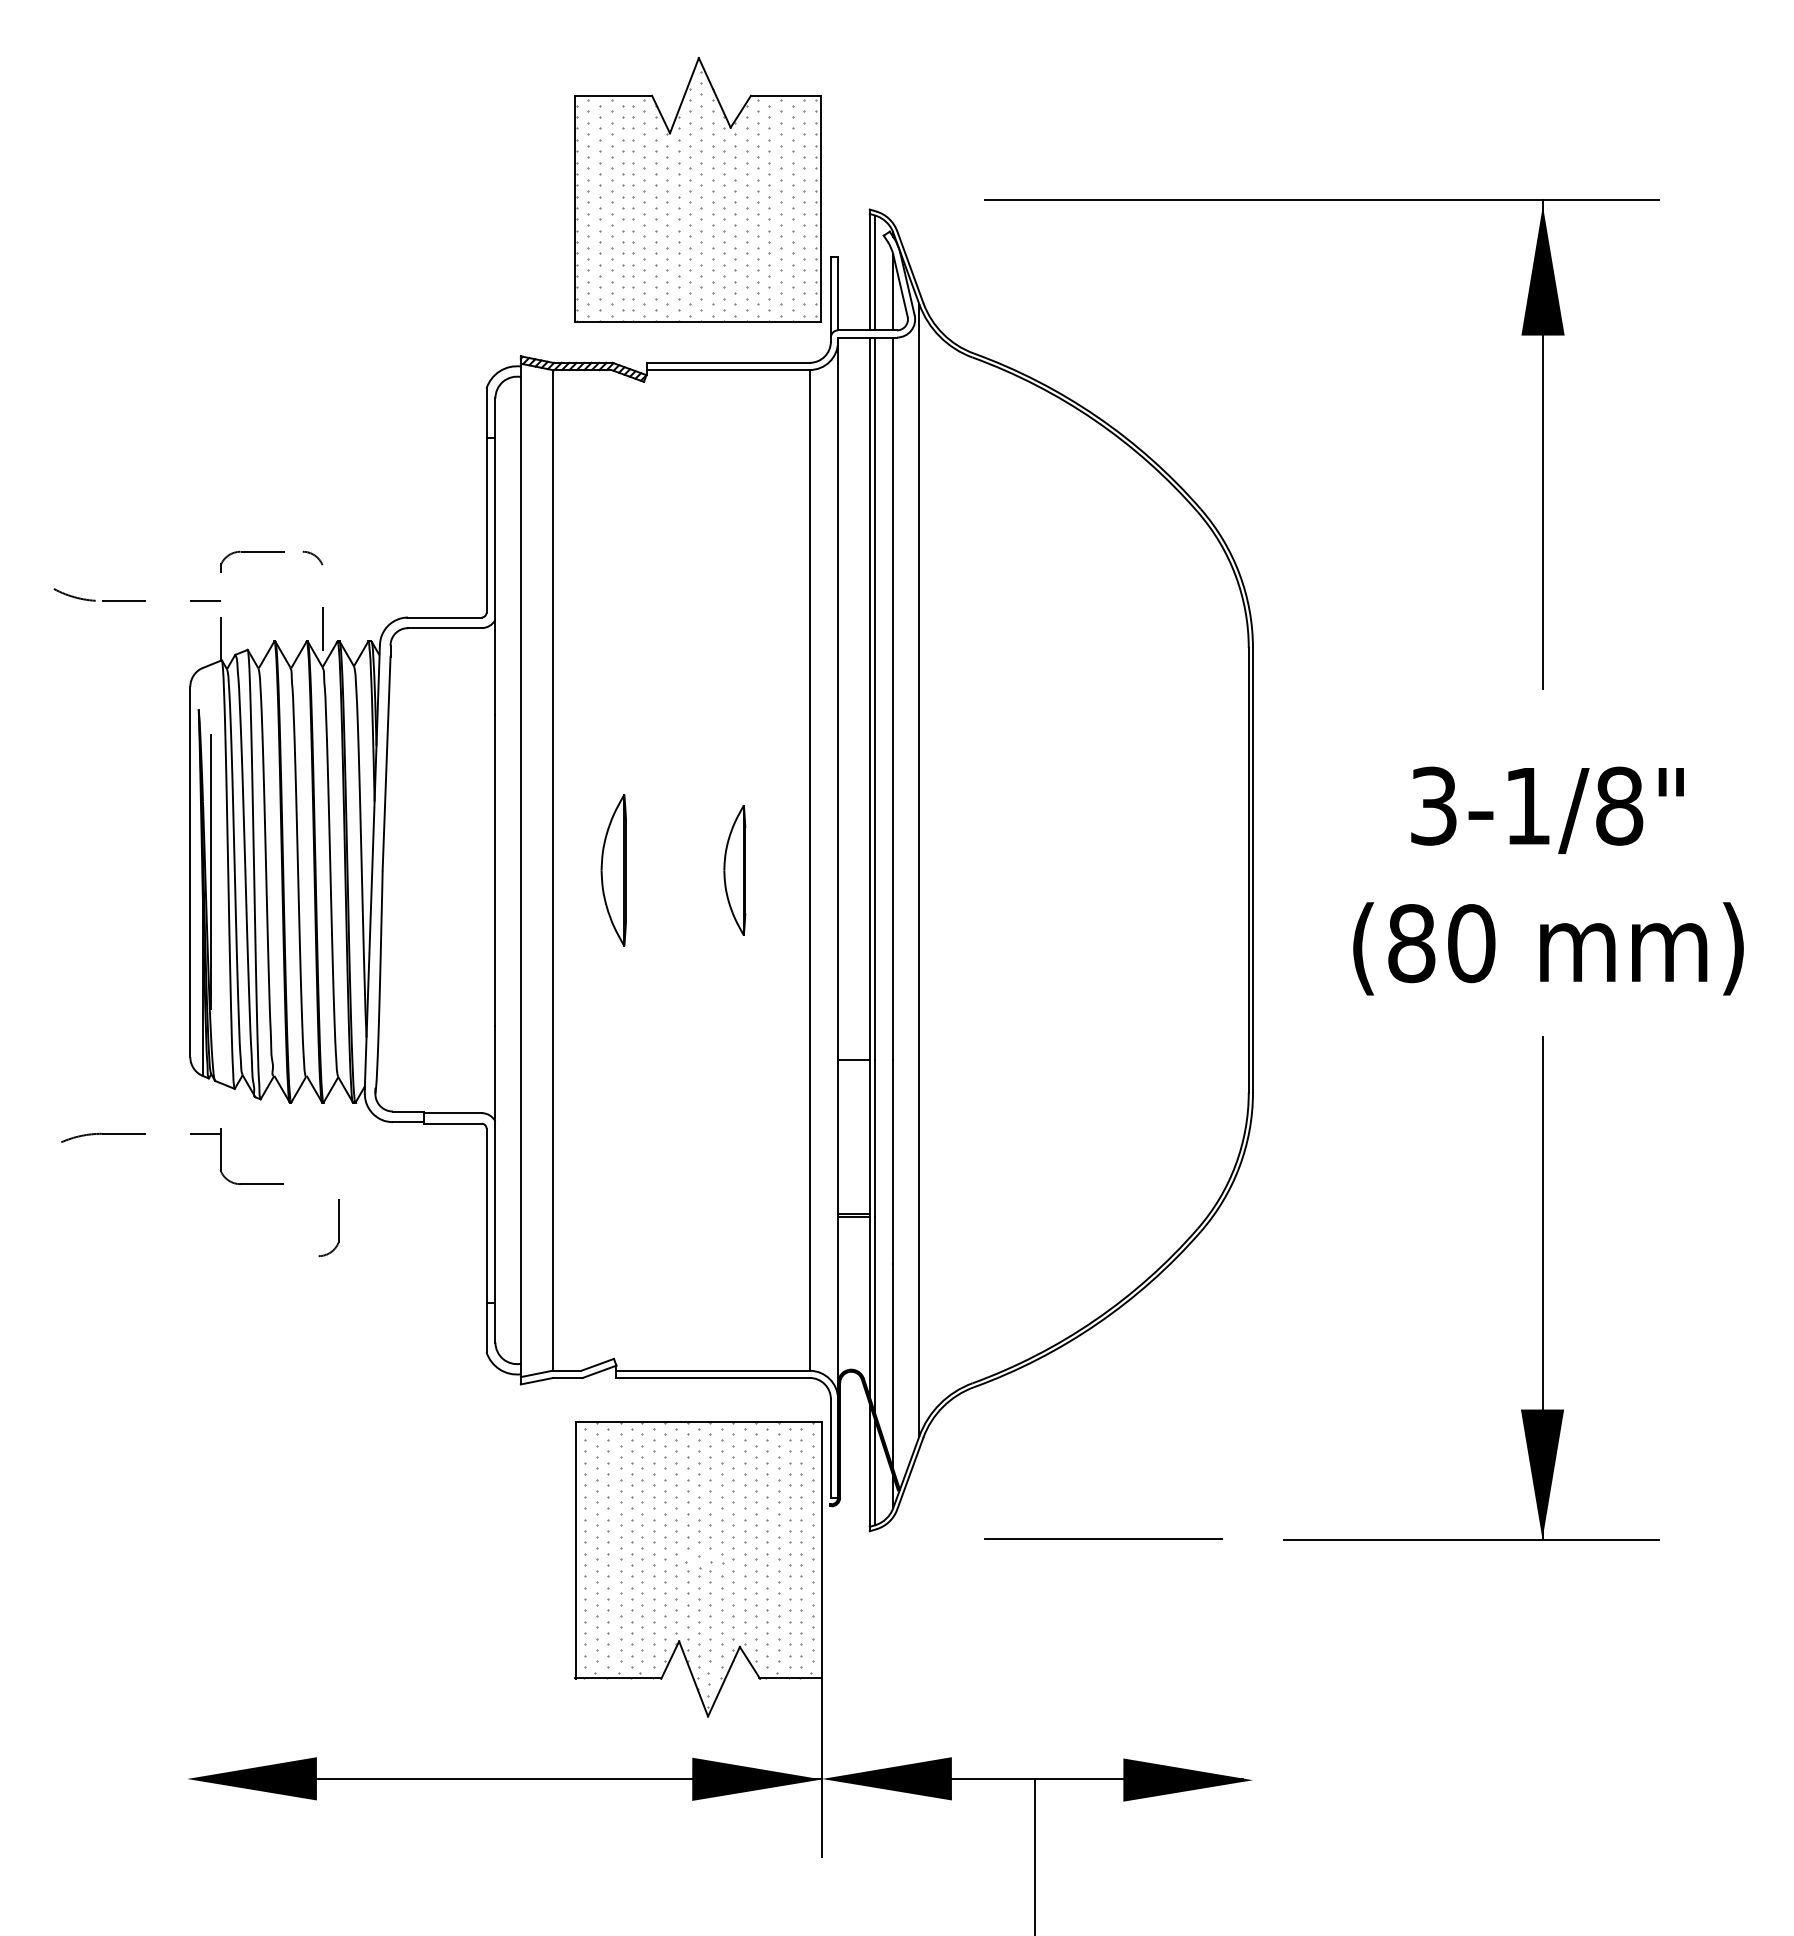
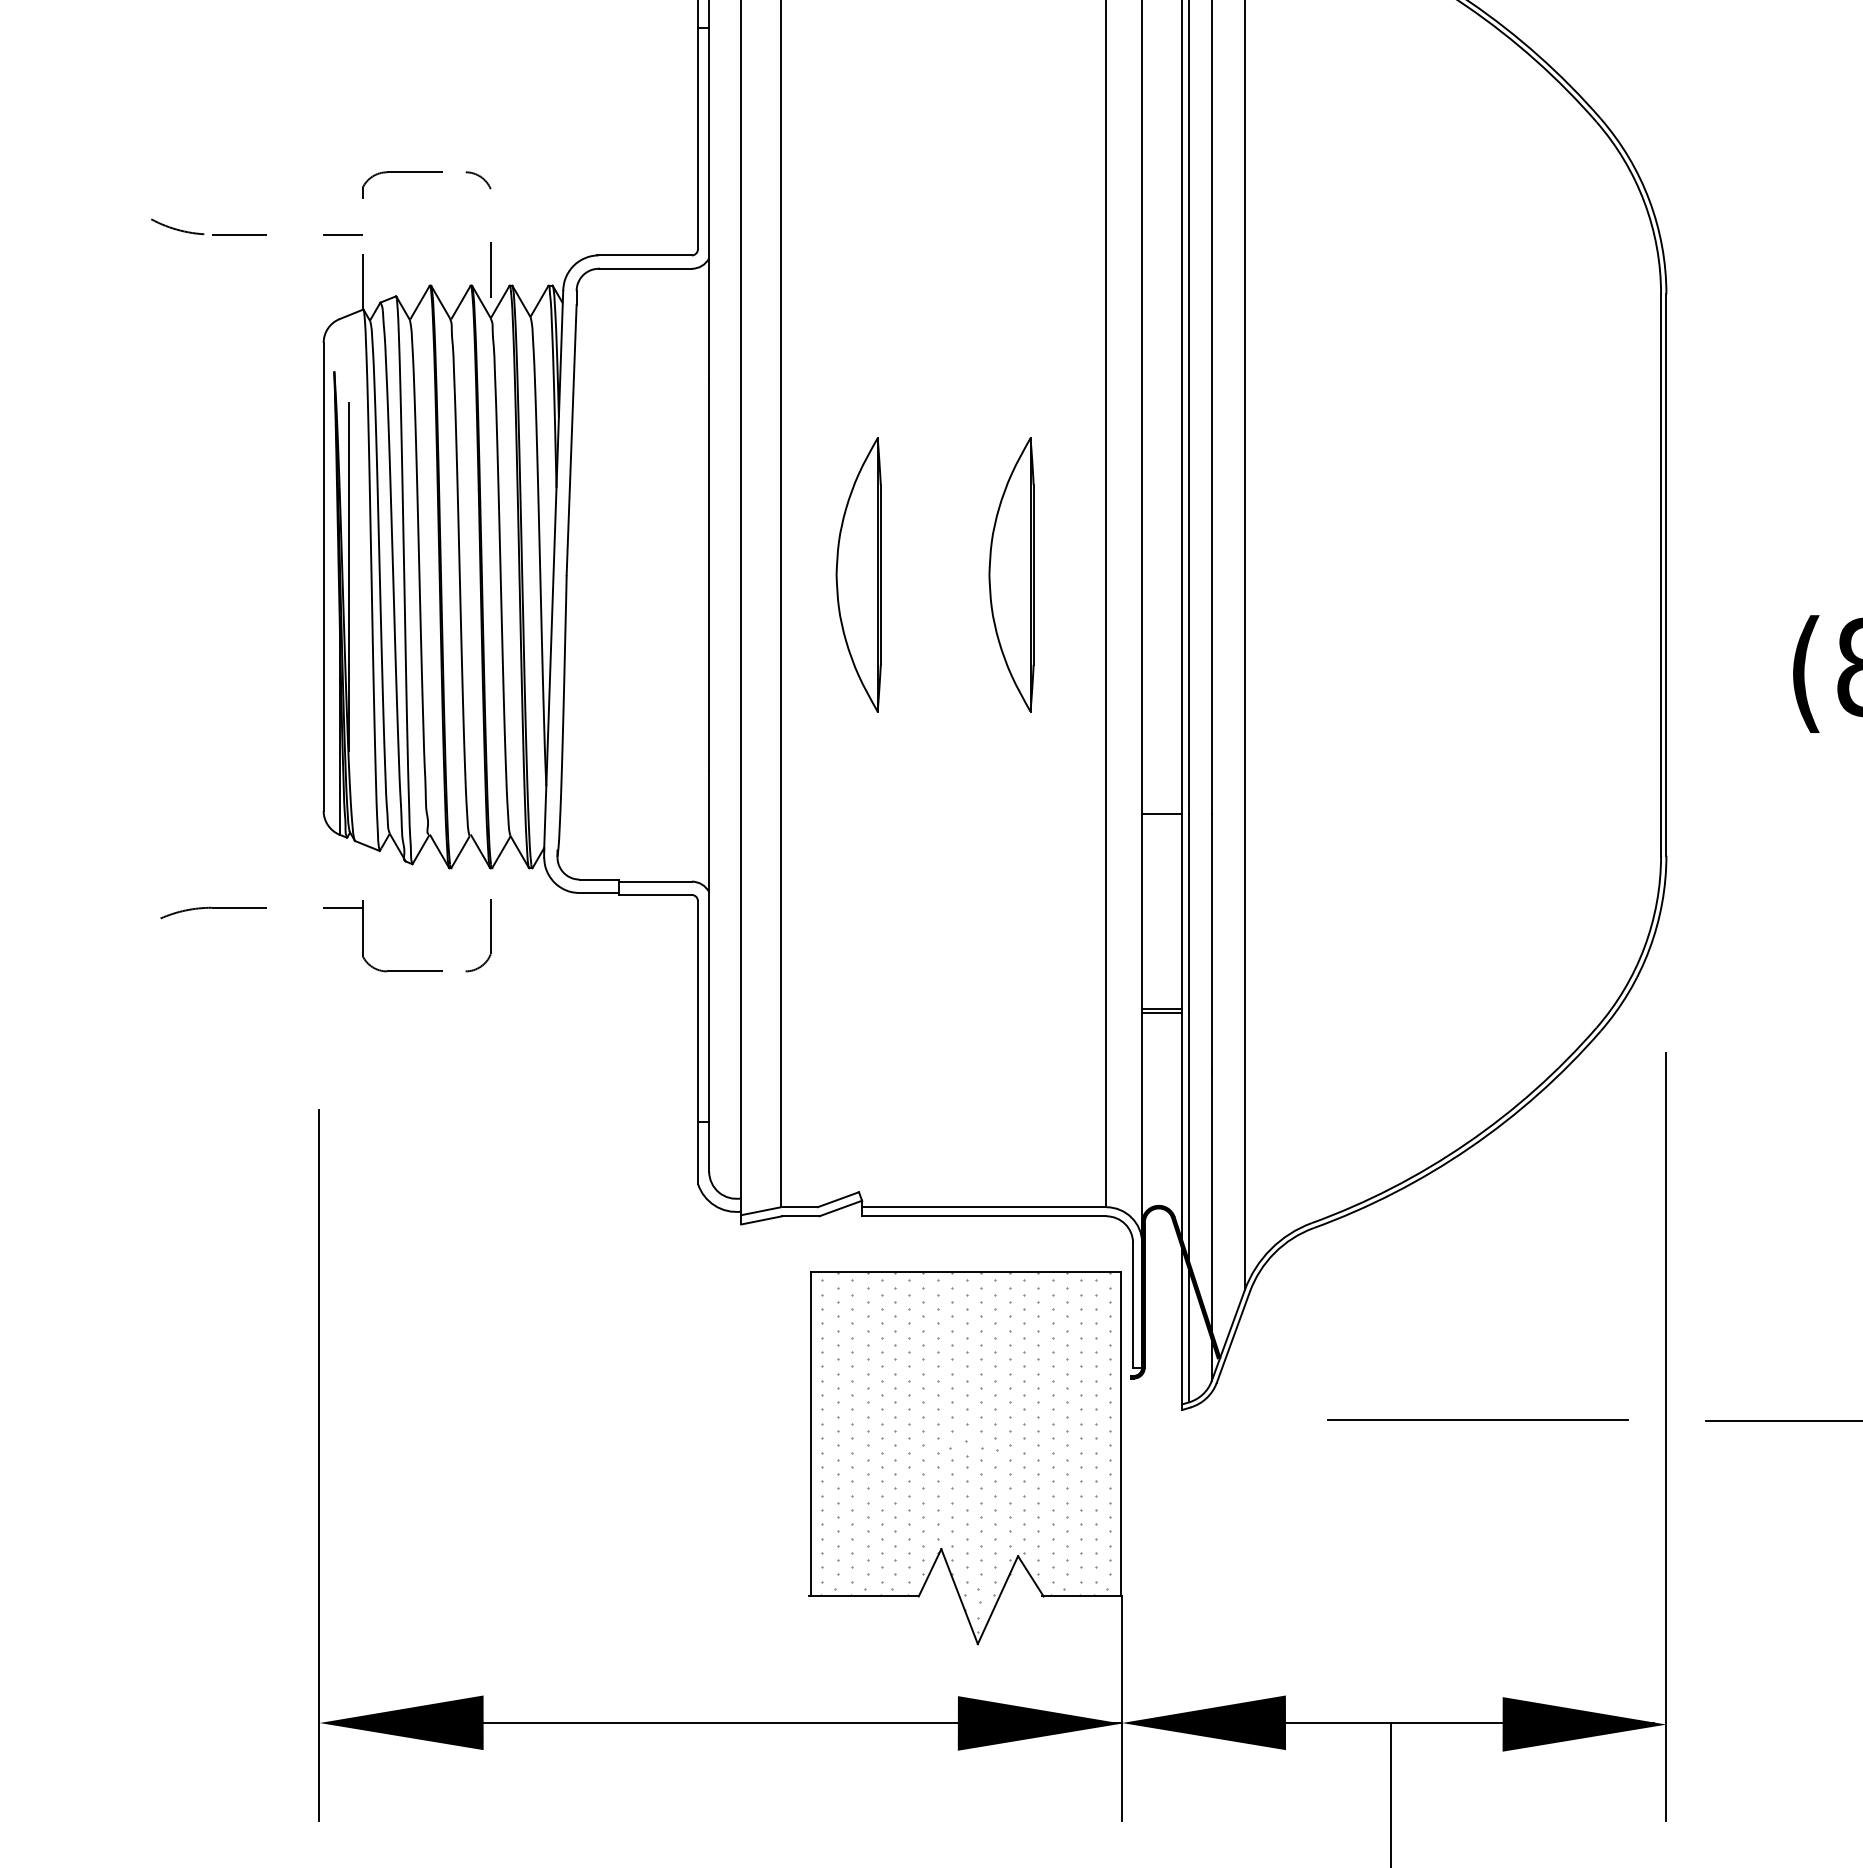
part: (613, 870) -> (858, 575), size x1.43
part: (734, 870) -> (1011, 575), size x1.67
part: (338, 1227) -> (490, 935), moved
line: (1253, 1552) -> (1667, 1436), added
line: (186, 1574) -> (318, 1464), added

